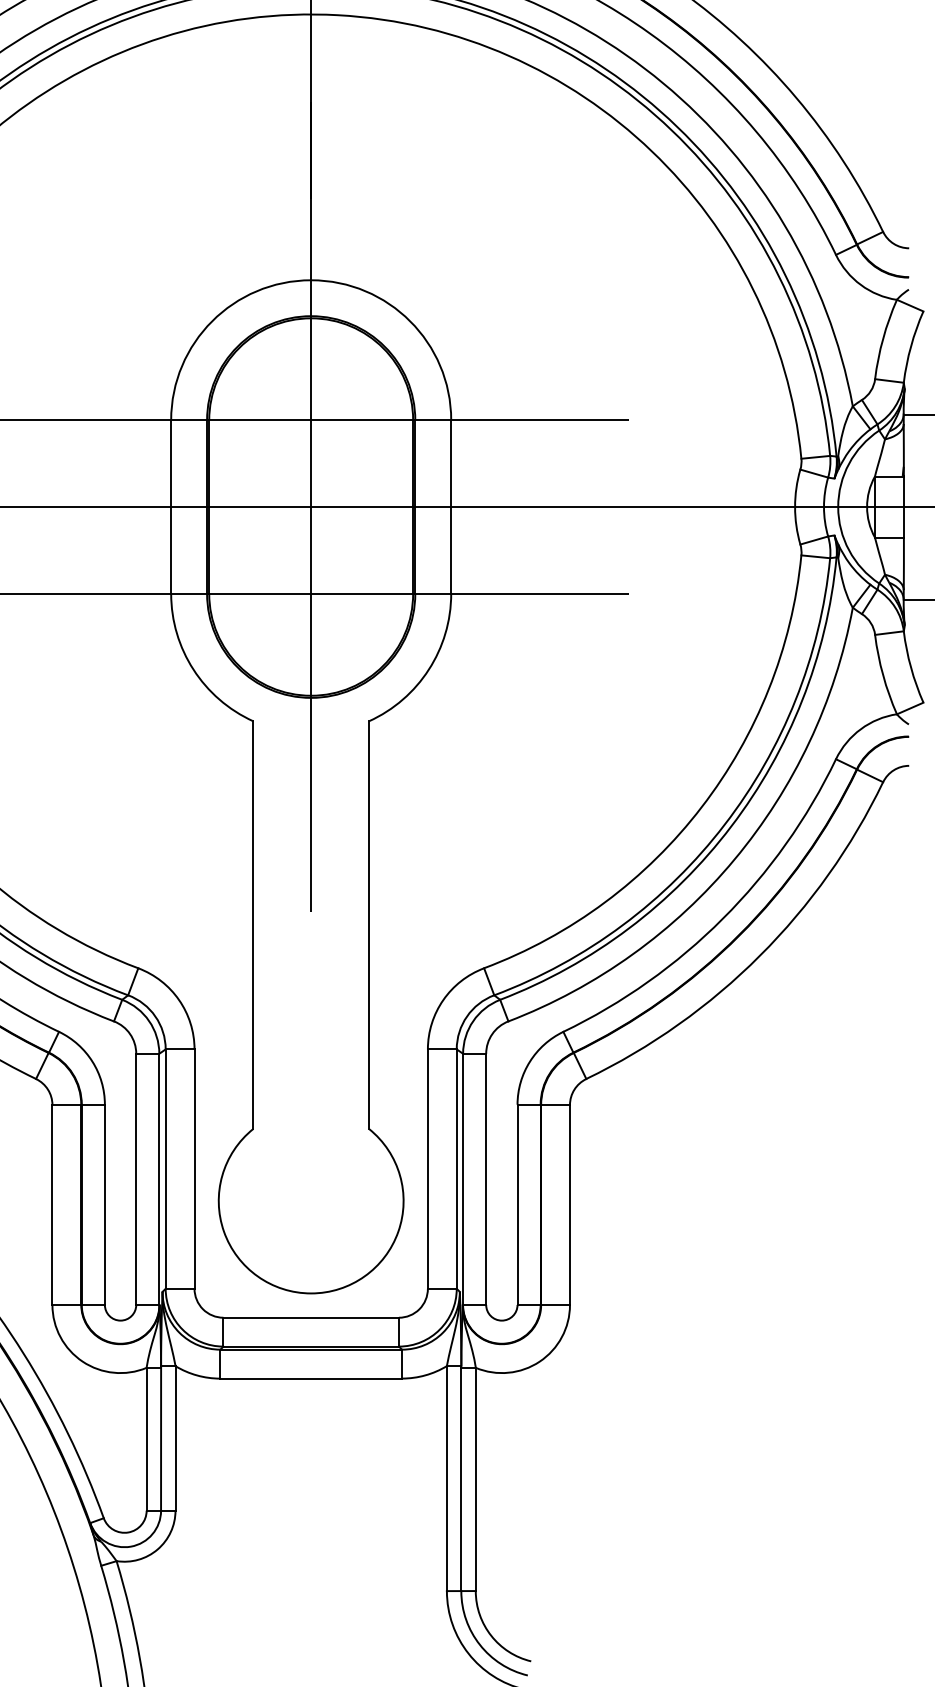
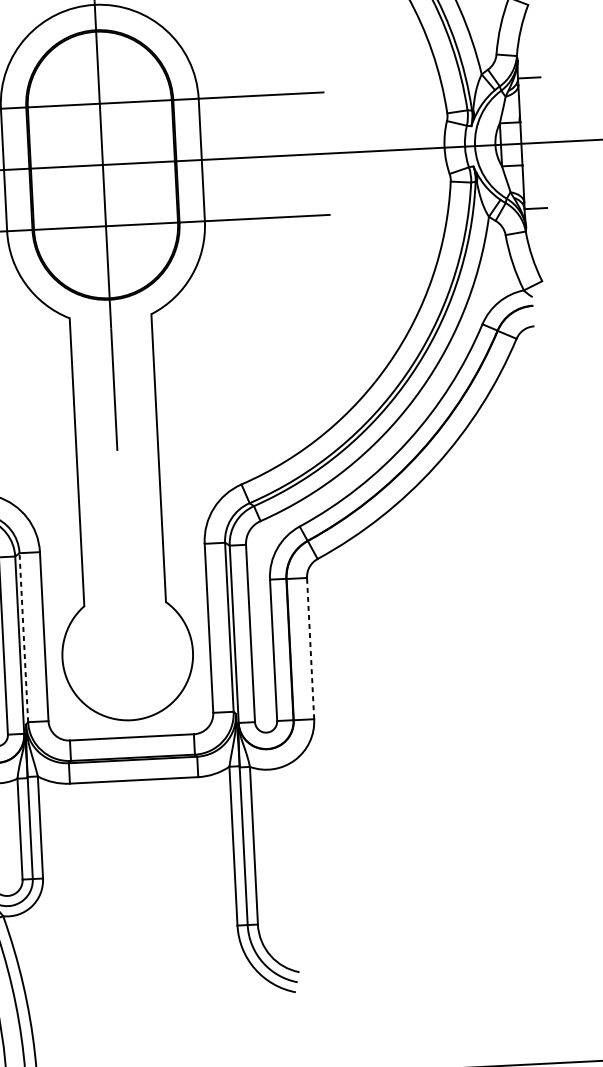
line: (165, 1169) -> (23, 637), solid -> dashed
line: (569, 1204) -> (310, 648), solid -> dashed

